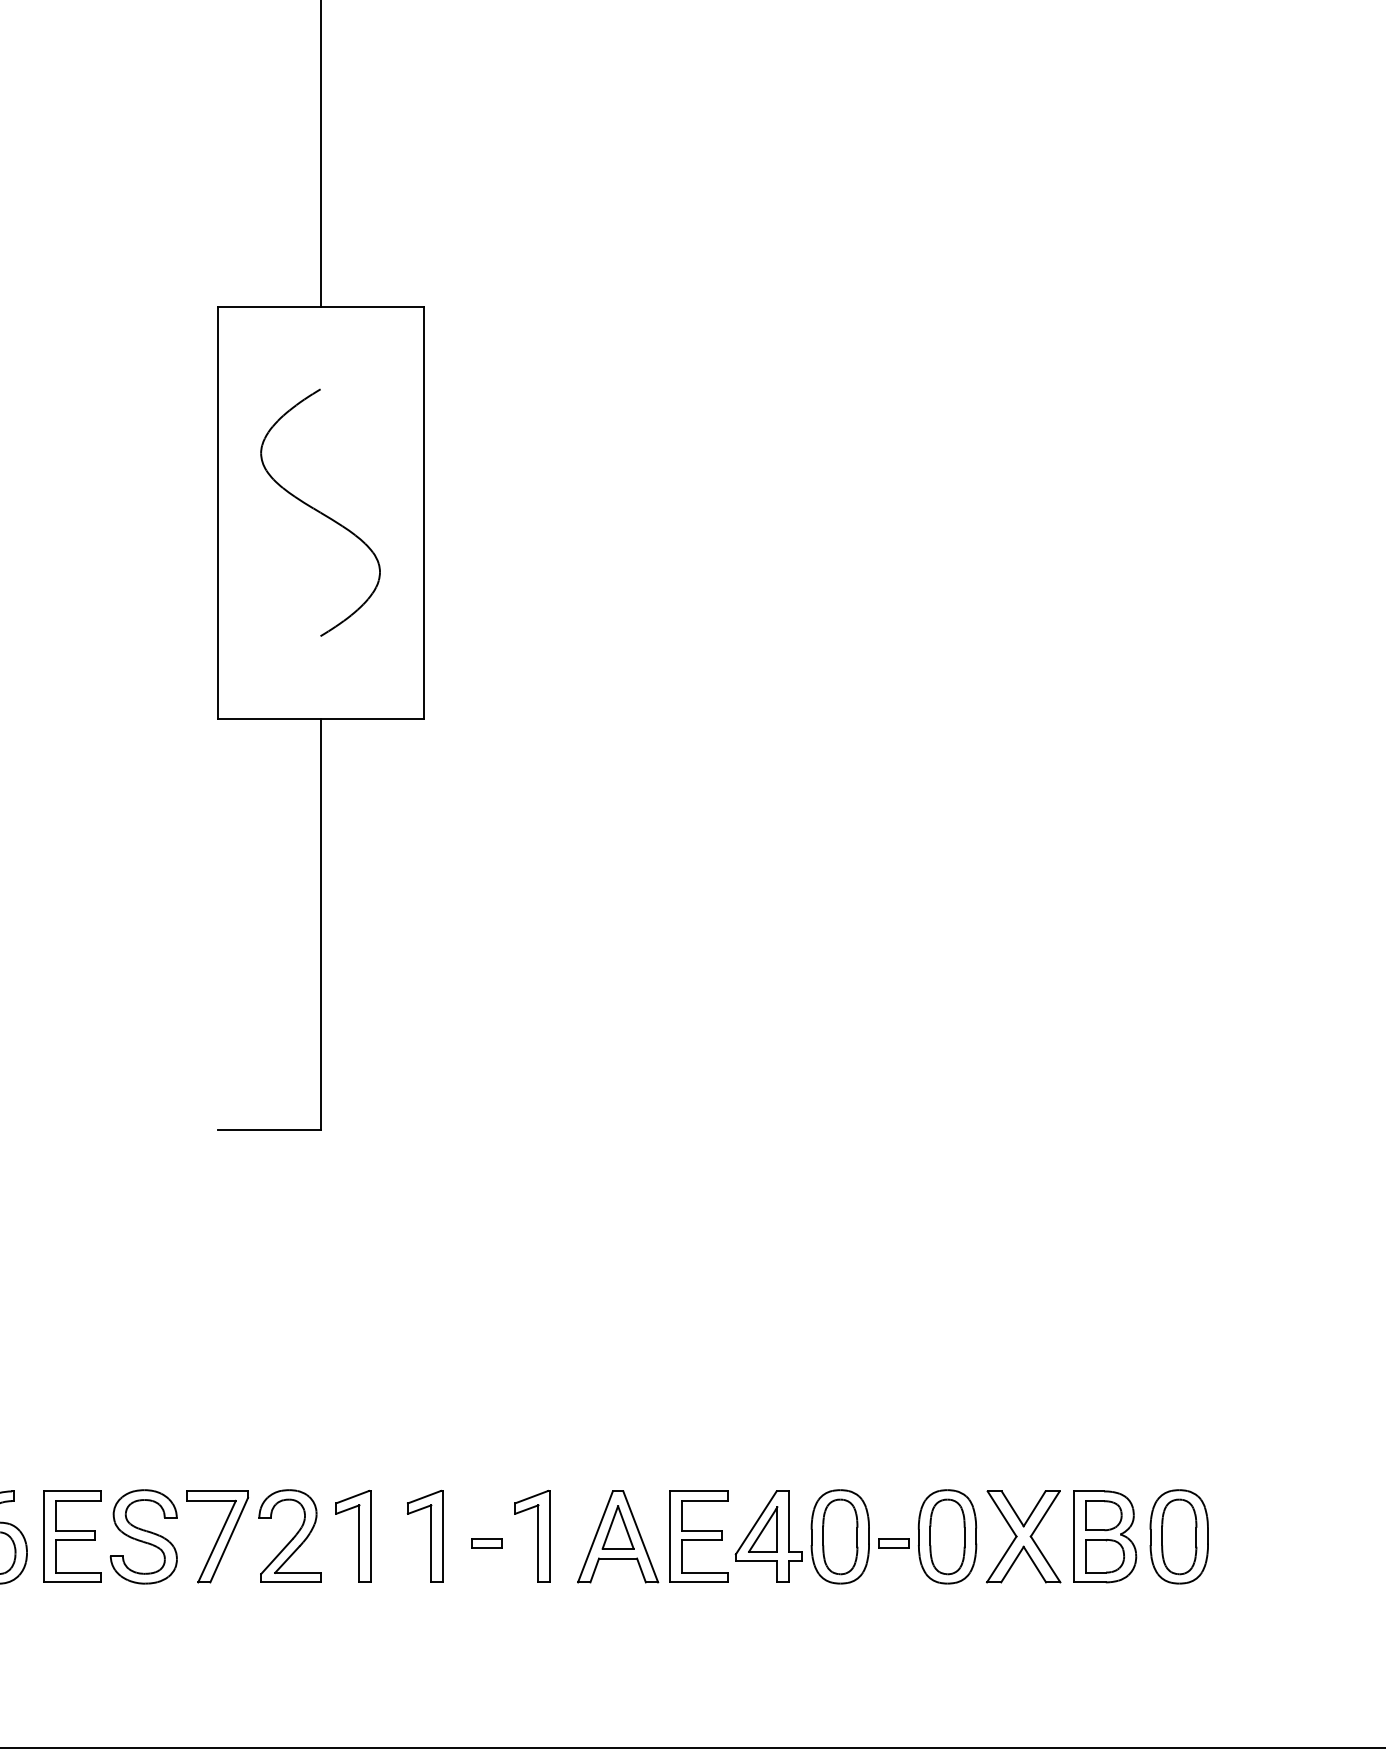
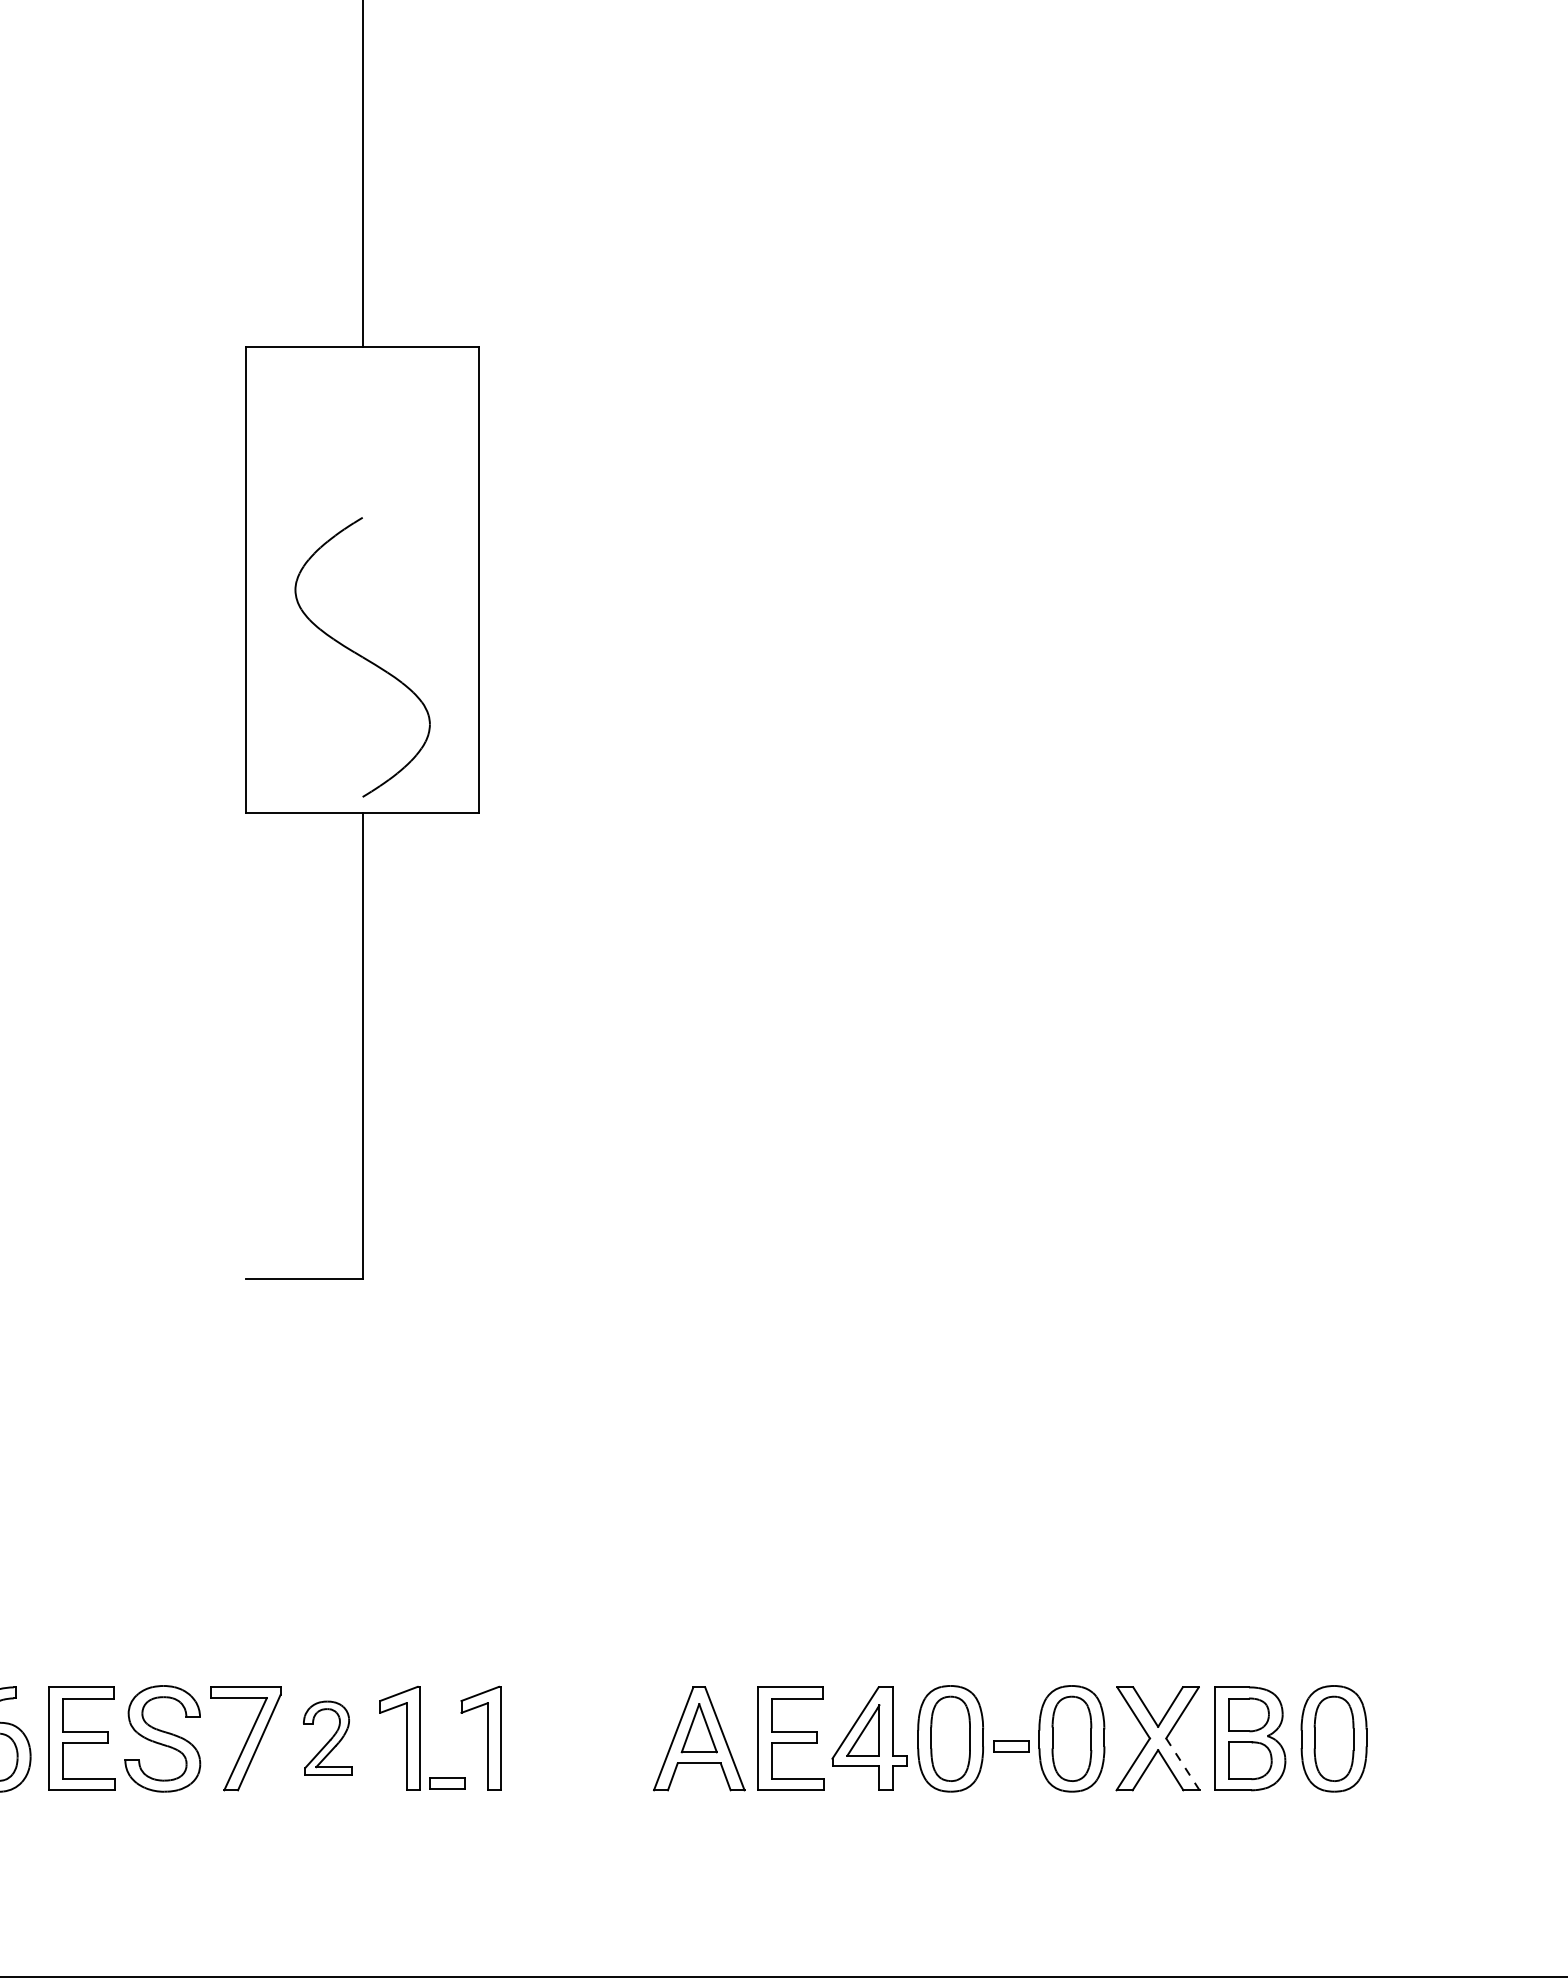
part: (320, 512) -> (362, 657), moved
part: (289, 1535) -> (327, 1737), size x0.7
part: (537, 1535) -> (608, 1737), removed
part: (486, 1543) -> (447, 1783), moved
line: (1045, 1559) -> (1182, 1764), solid -> dashed

